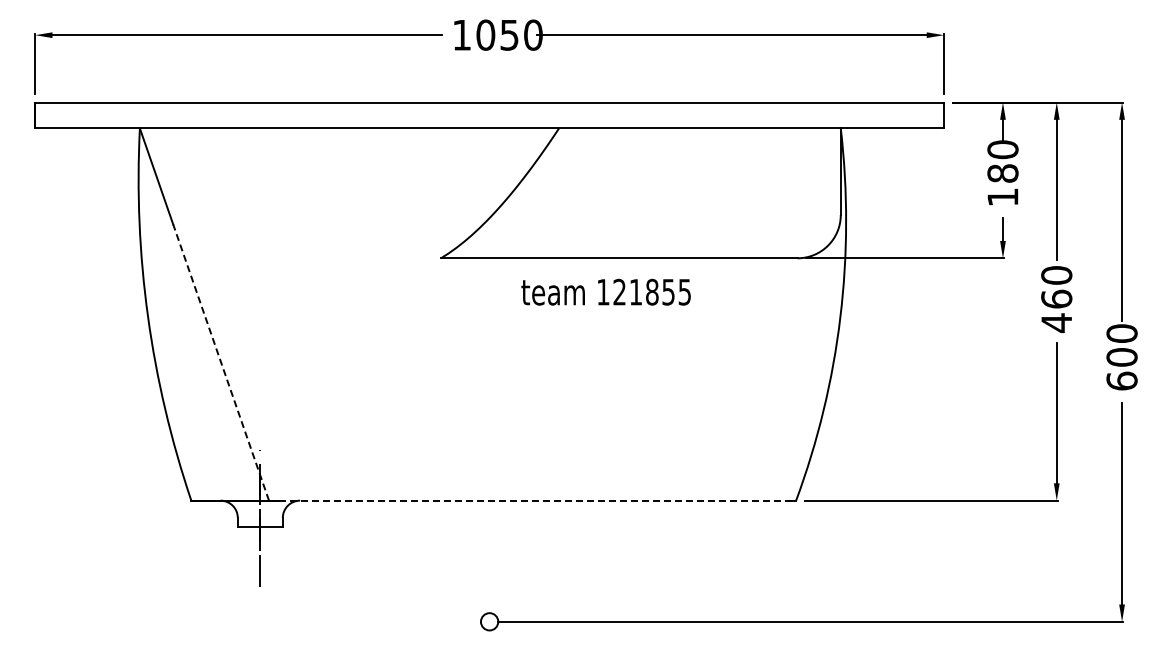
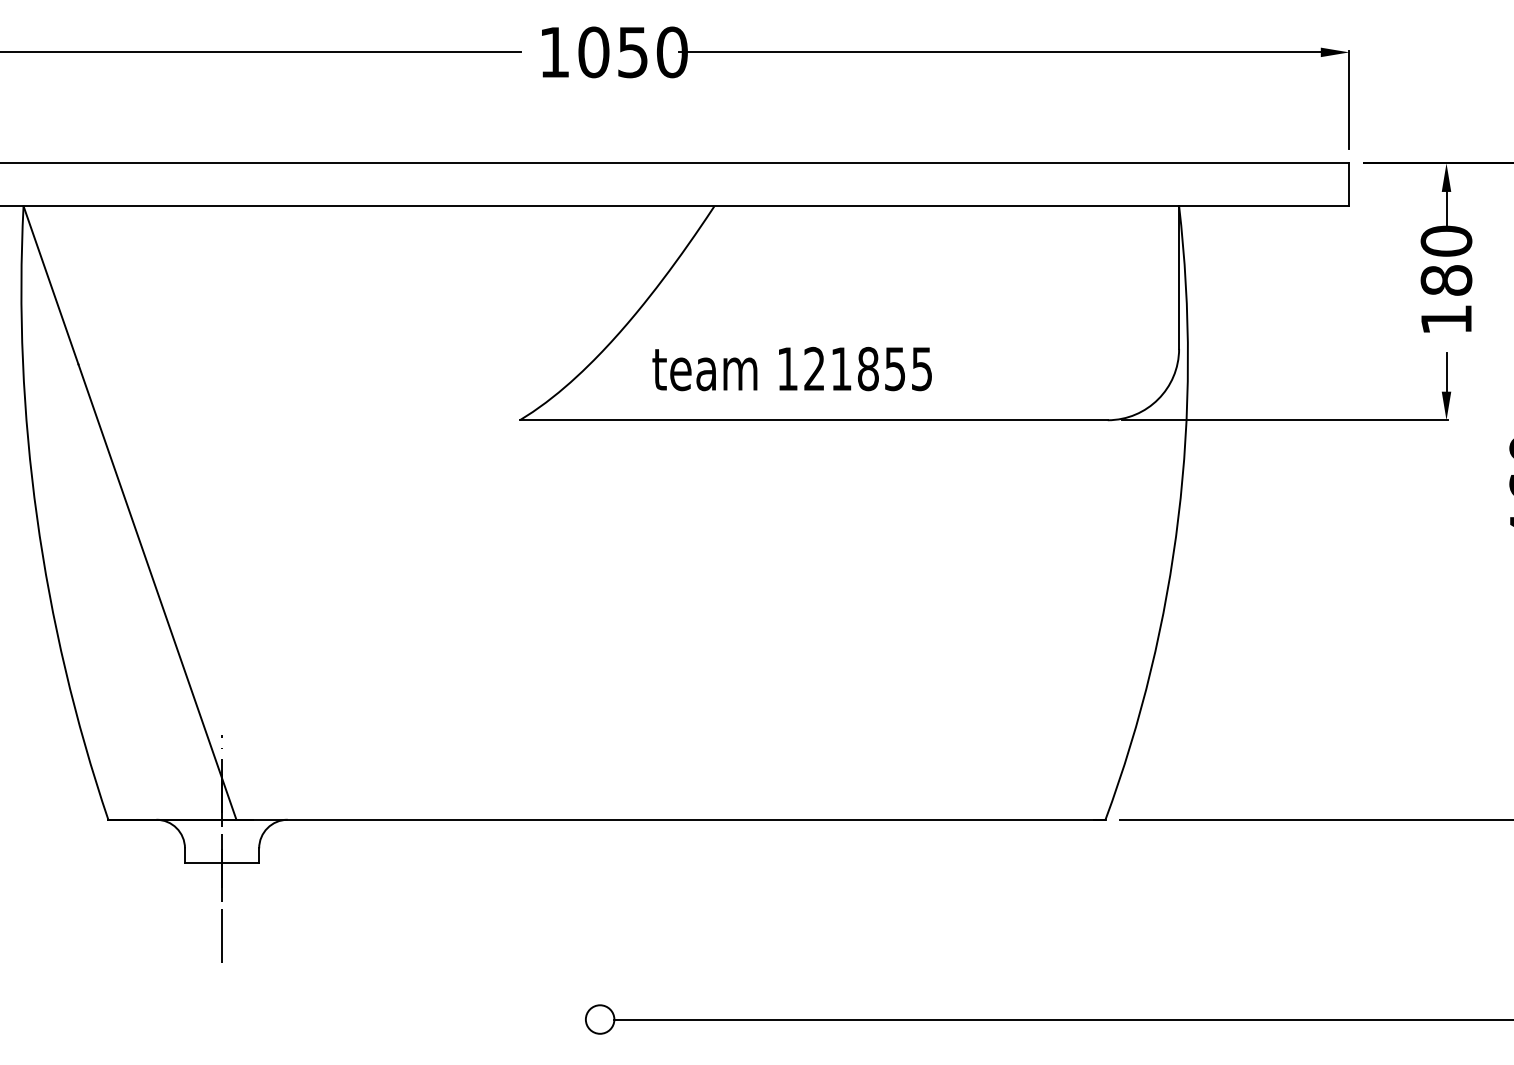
text: (605, 291) -> (791, 367), moved
line: (220, 362) -> (156, 592), dashed -> solid
line: (538, 500) -> (680, 819), dashed -> solid

